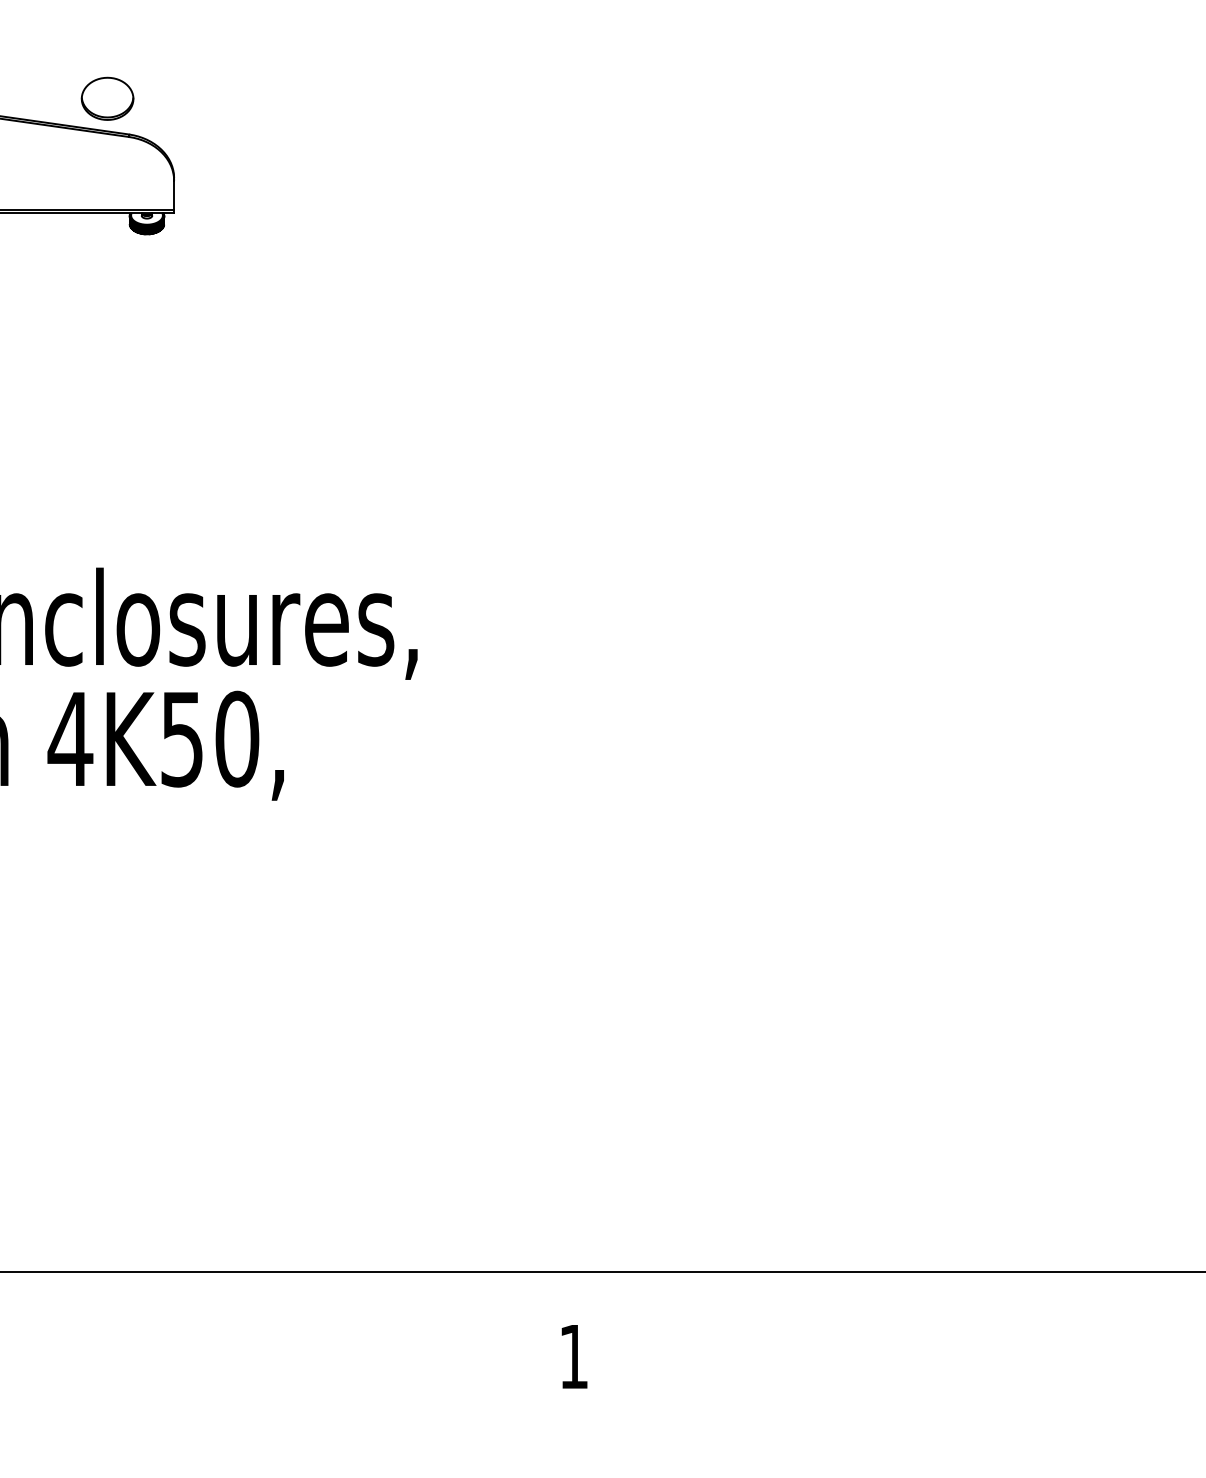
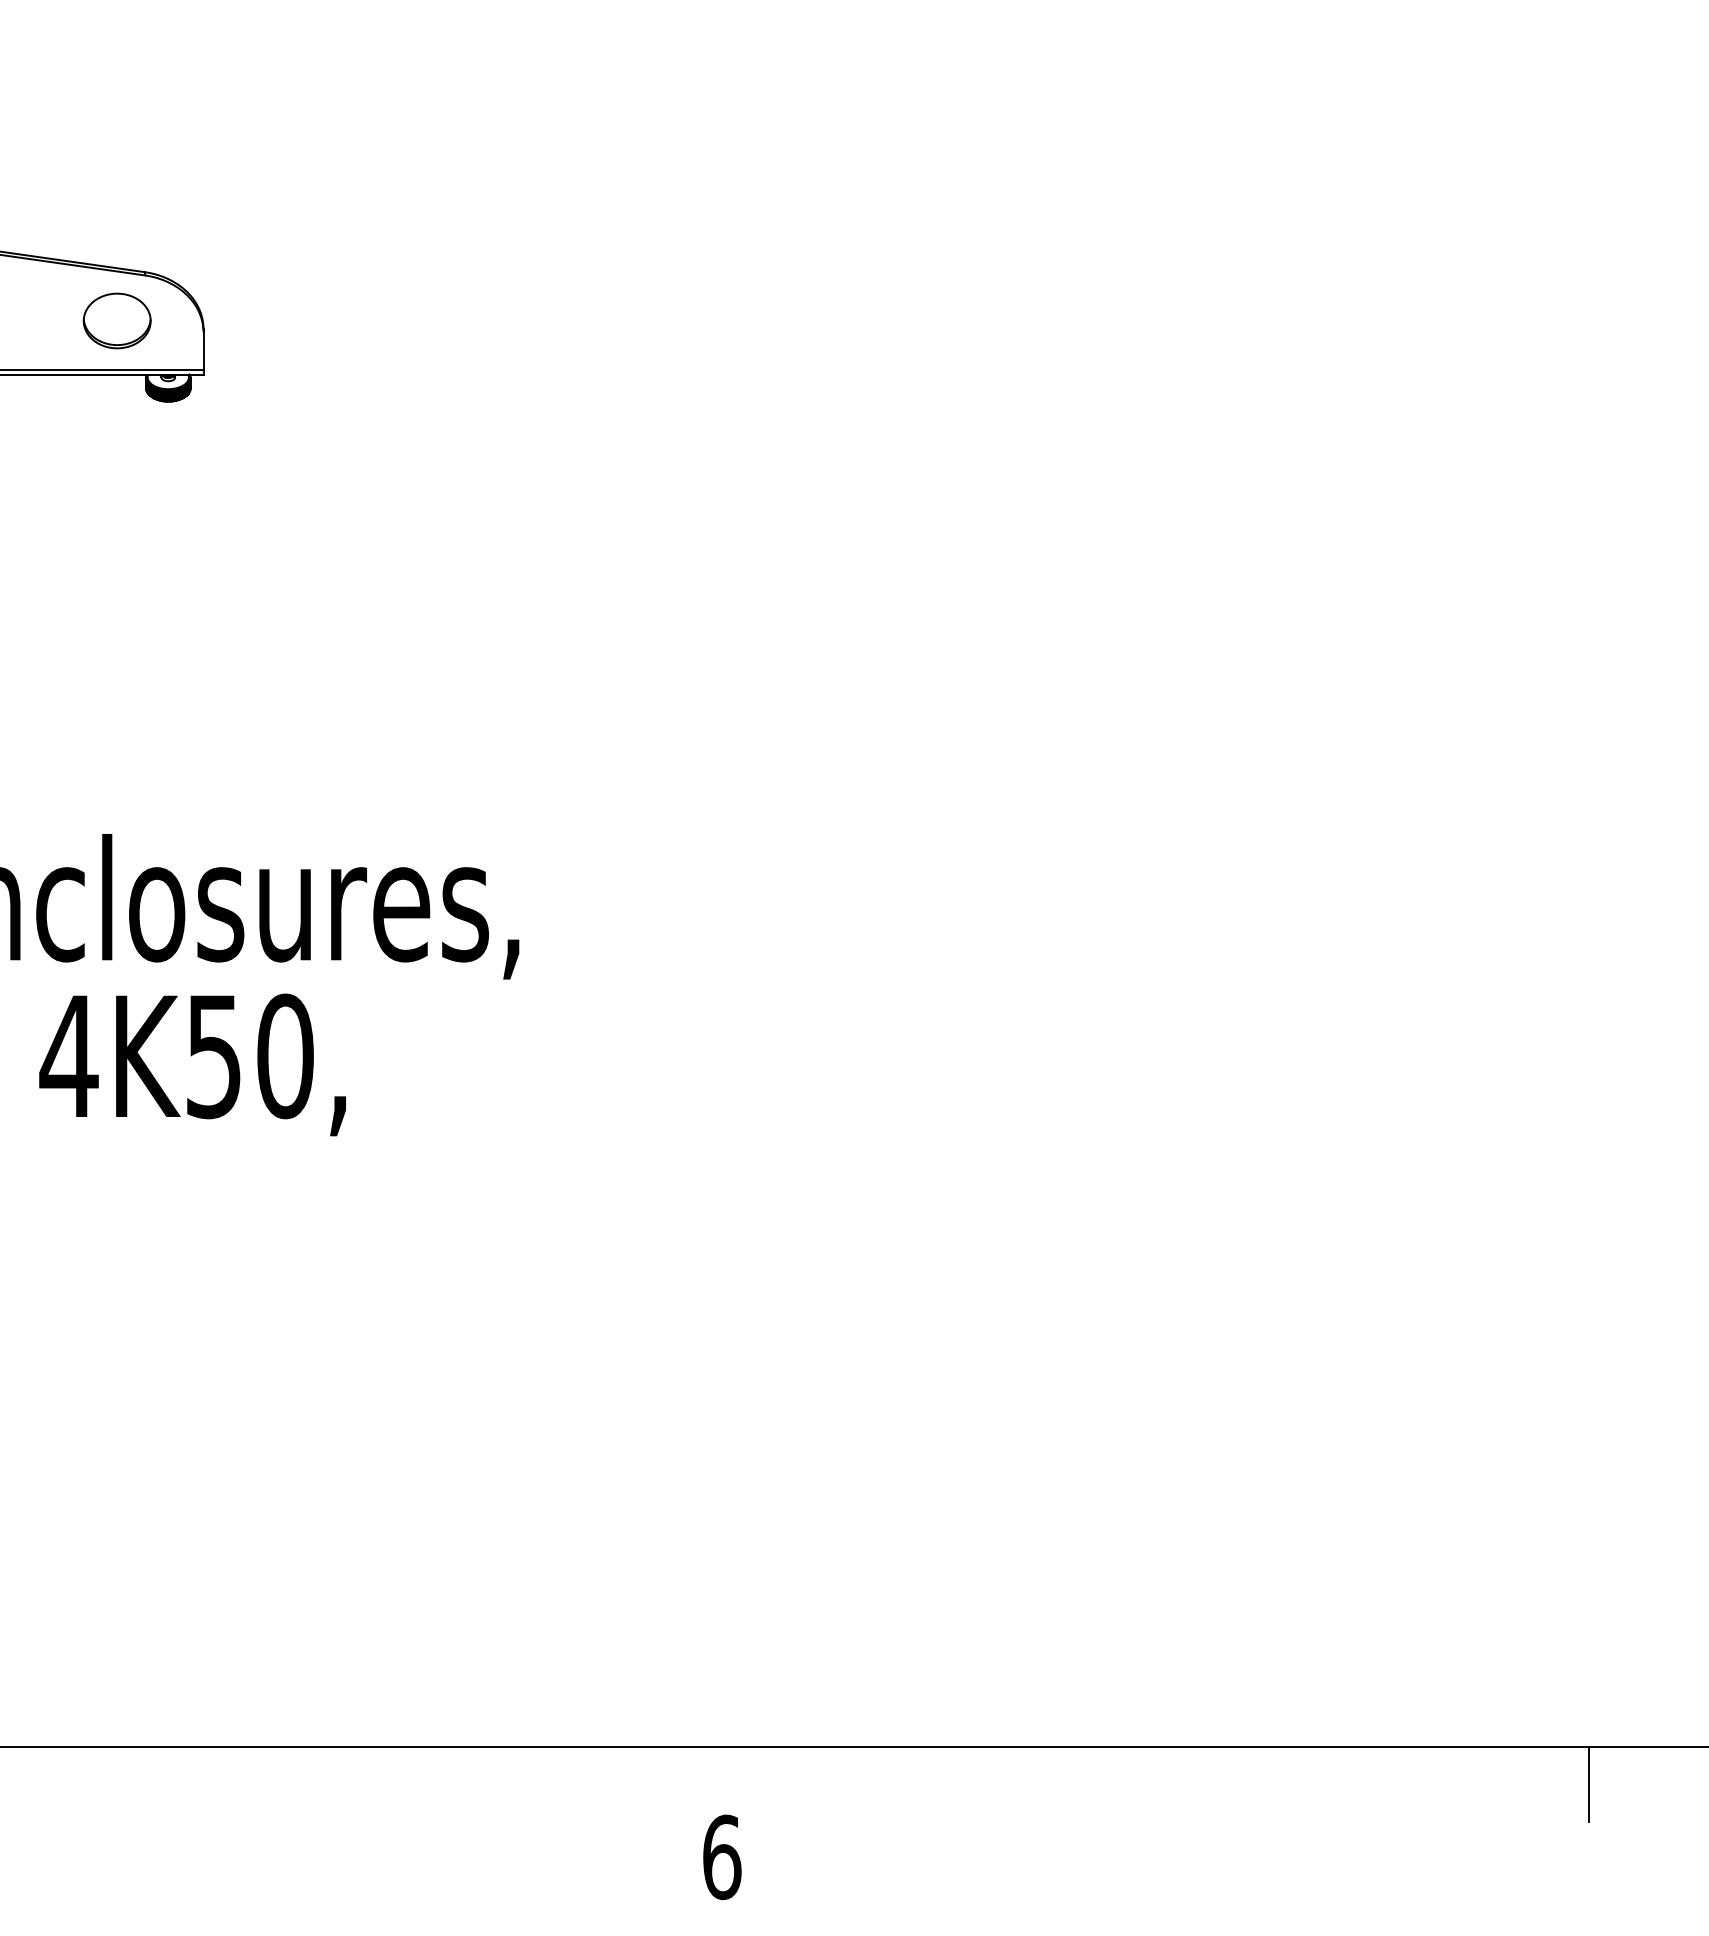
part: (107, 98) -> (116, 320), moved
text: (574, 1356) -> (722, 1857), 1 -> 6

